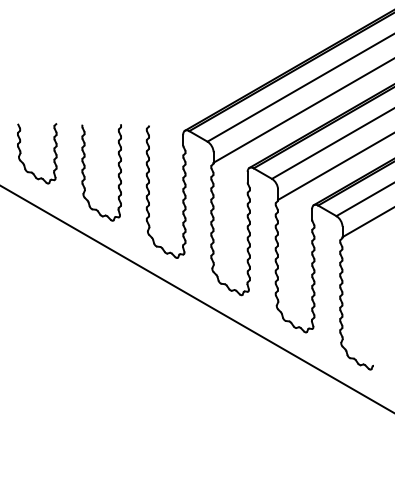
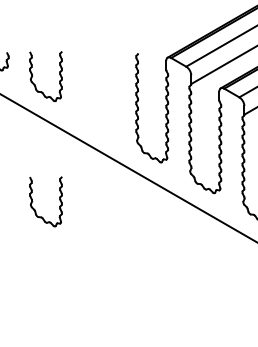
part: (85, 168) -> (85, 88), removed
part: (21, 305) -> (32, 201), added

